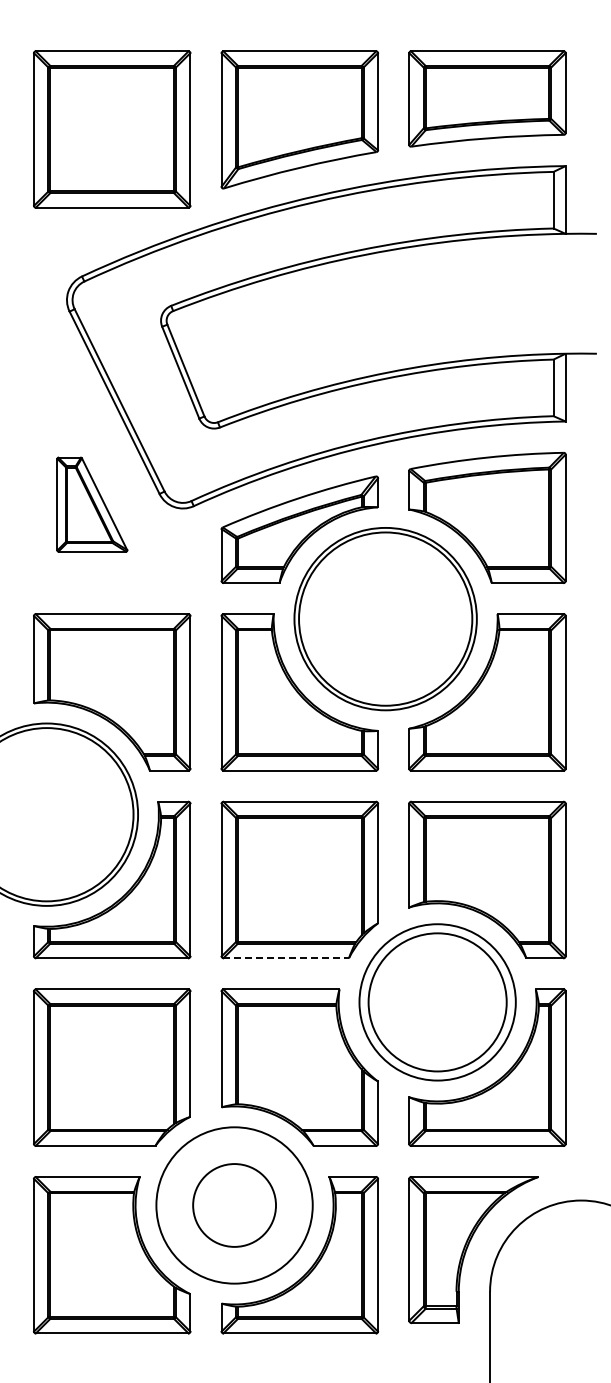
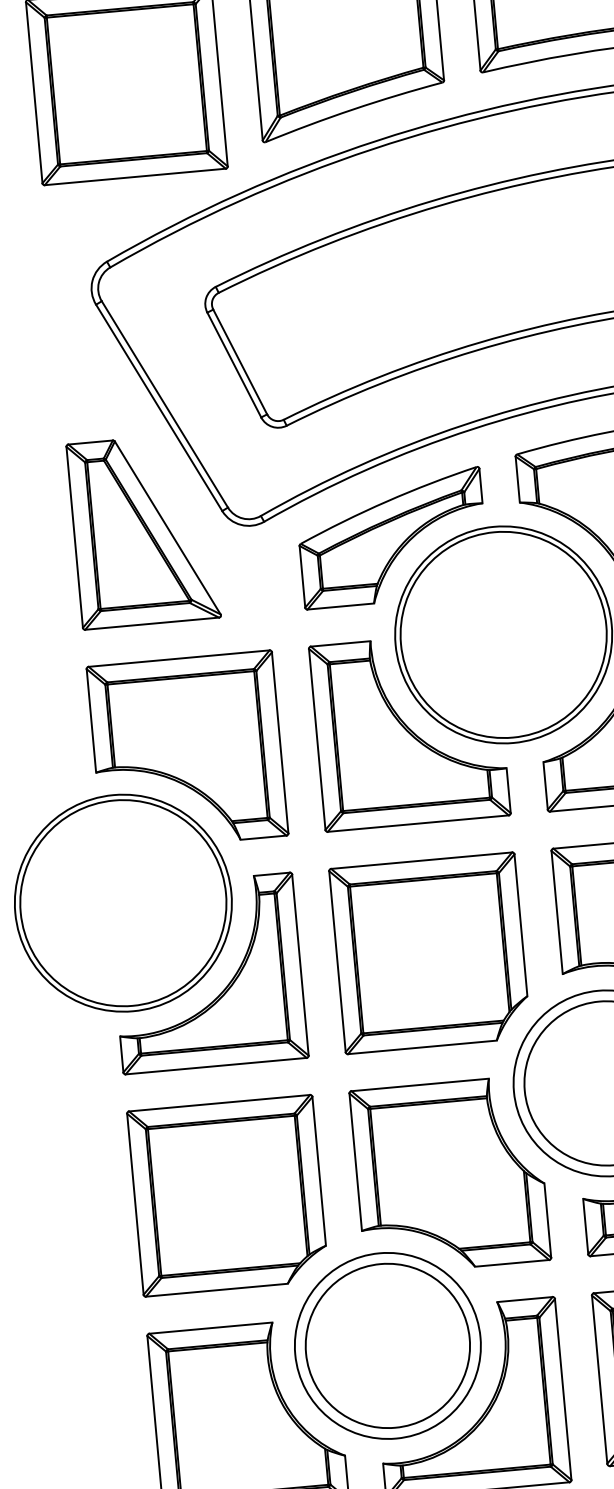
part: (92, 504) -> (143, 530), size x1.67
line: (286, 958) -> (422, 1047), dashed -> solid
circle: (234, 1205) -> (387, 1345), size x1.67

